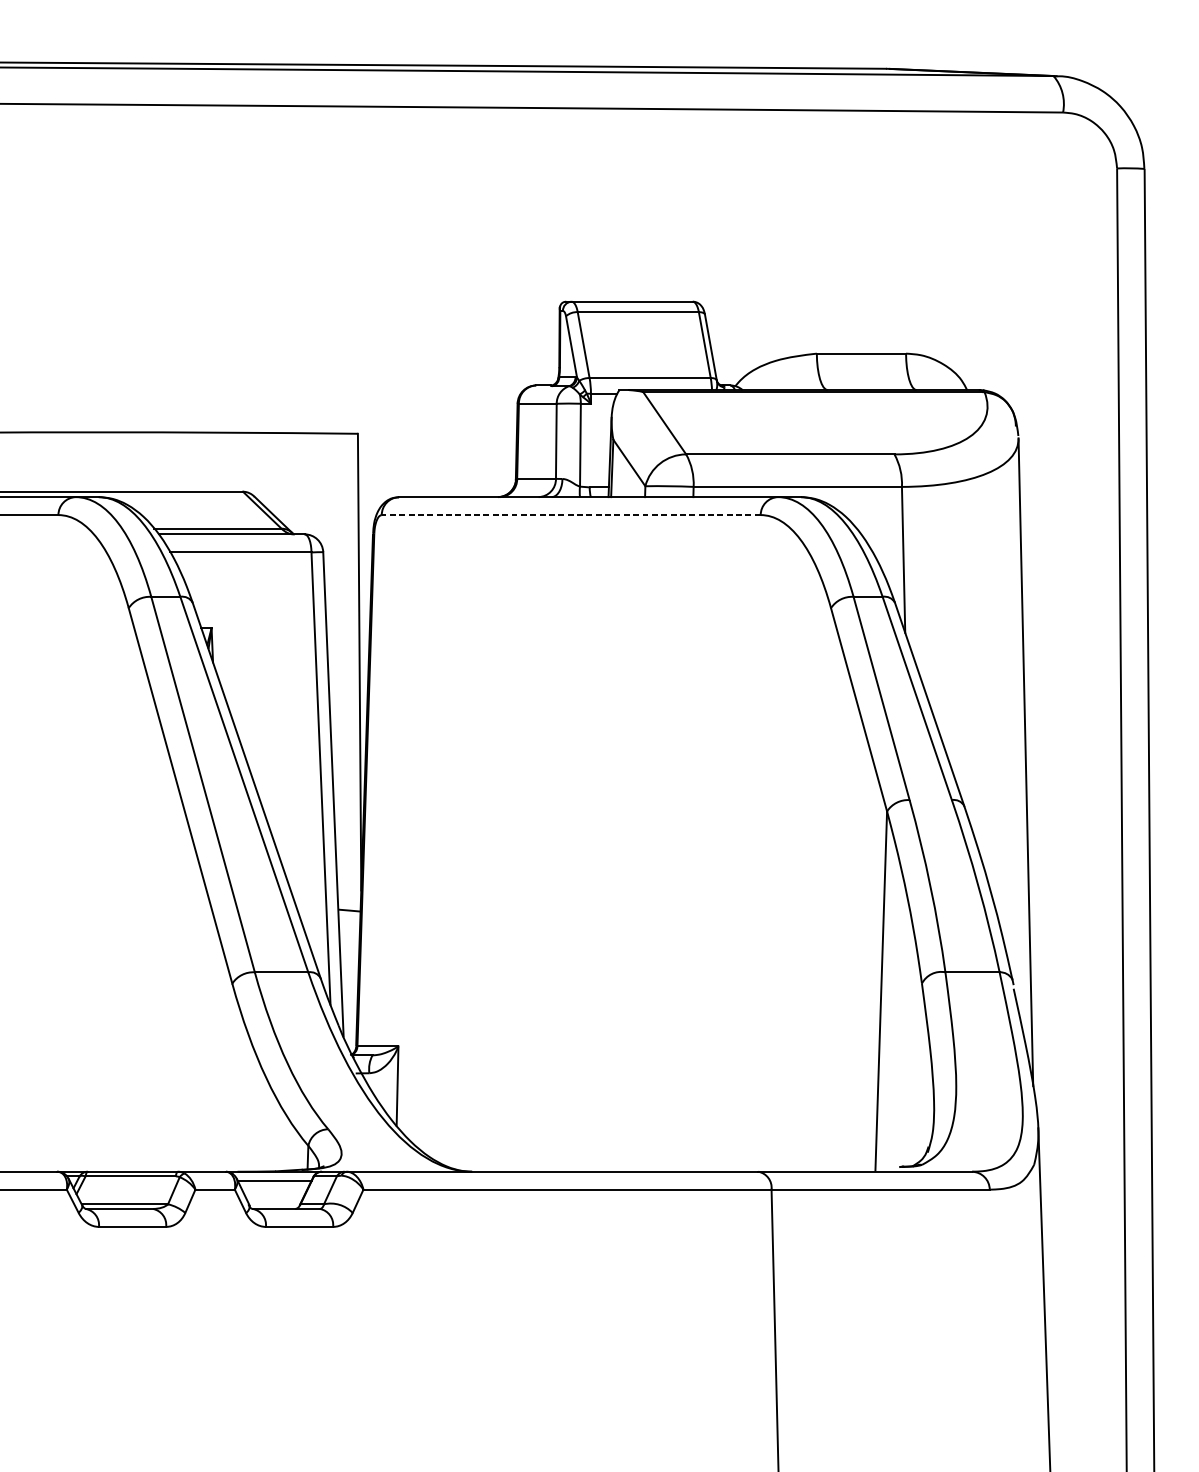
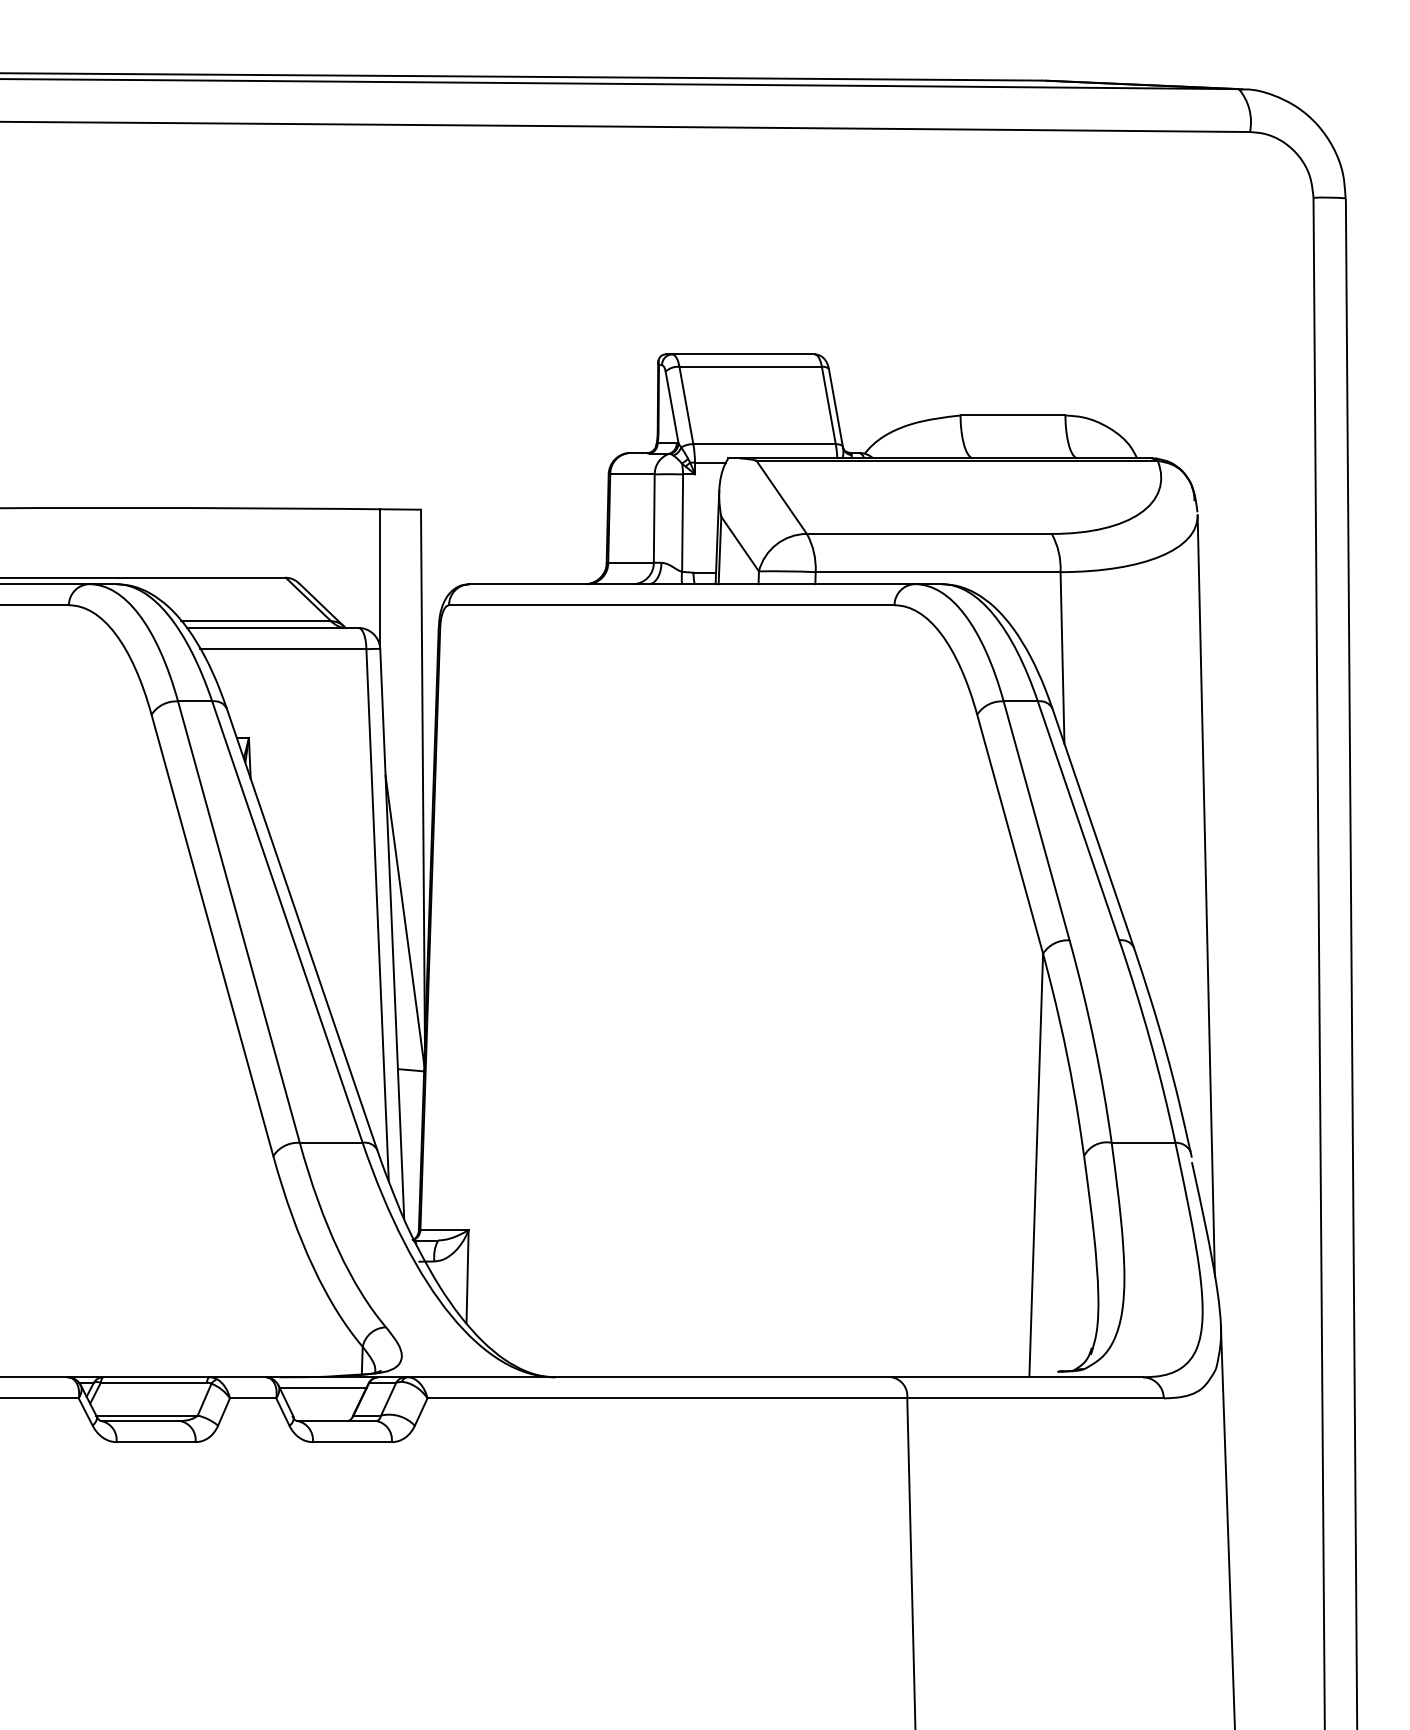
line: (322, 490) -> (379, 576), added
line: (571, 515) -> (671, 605), dashed -> solid
line: (343, 783) -> (404, 920), added

